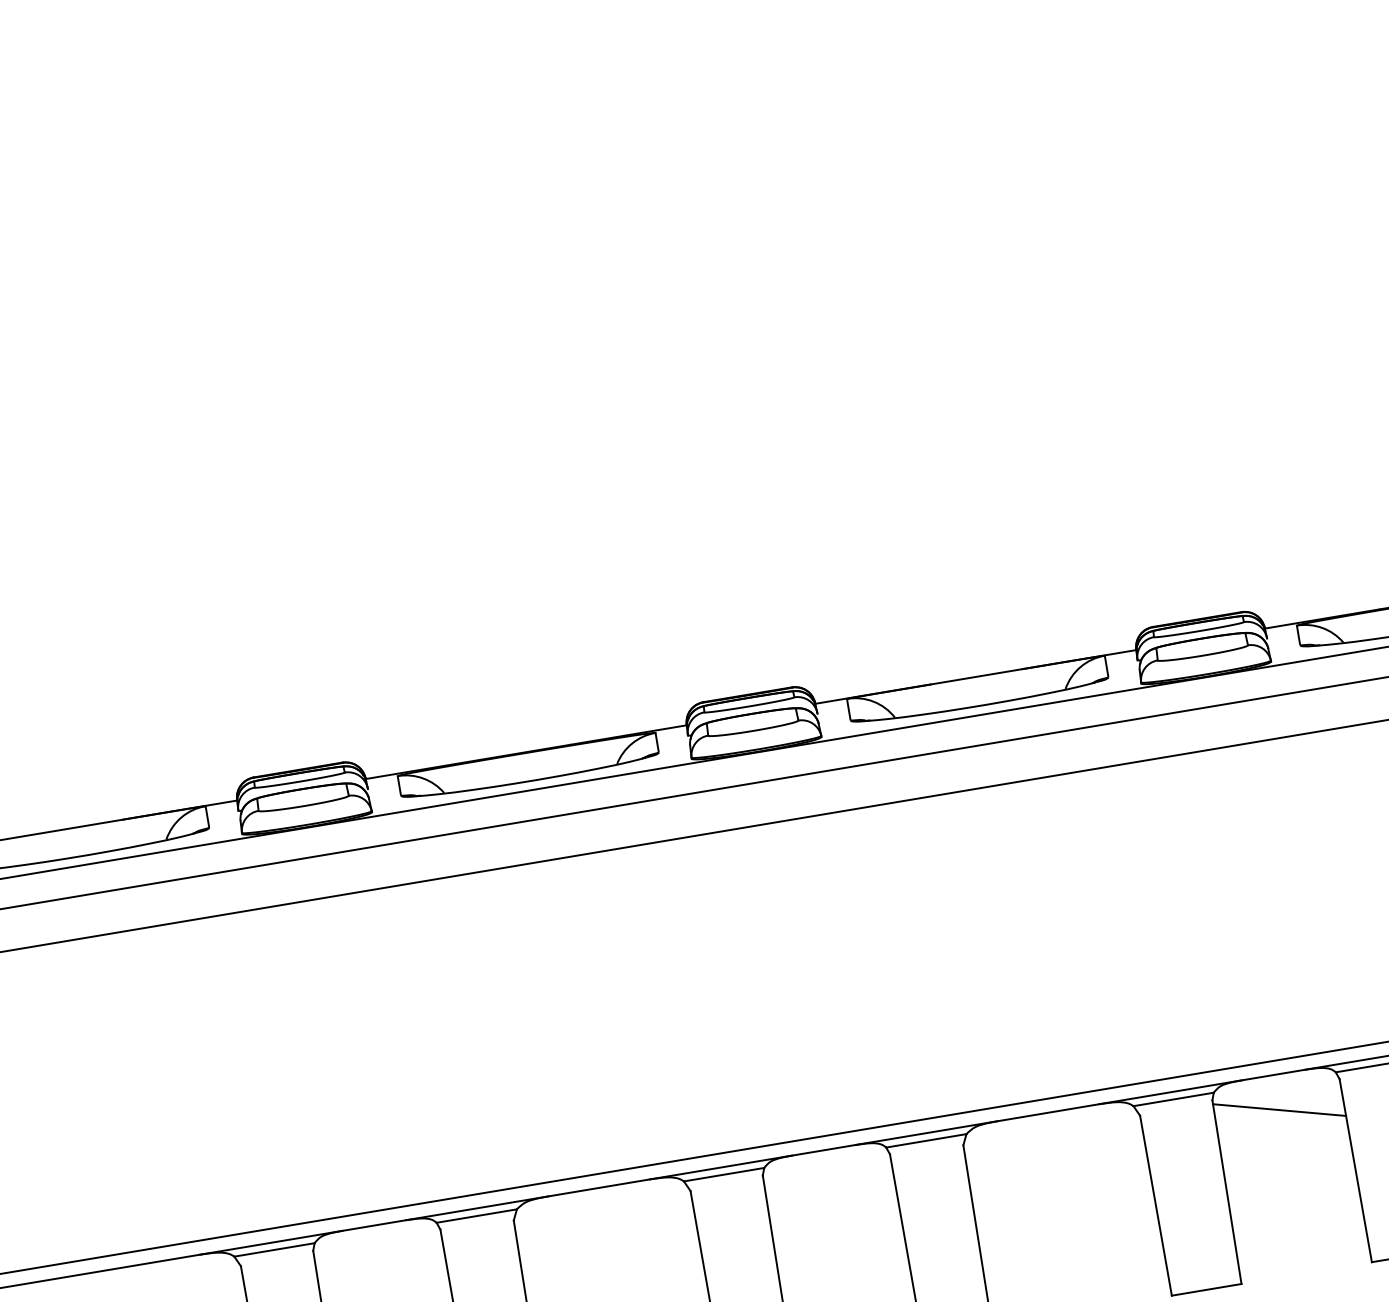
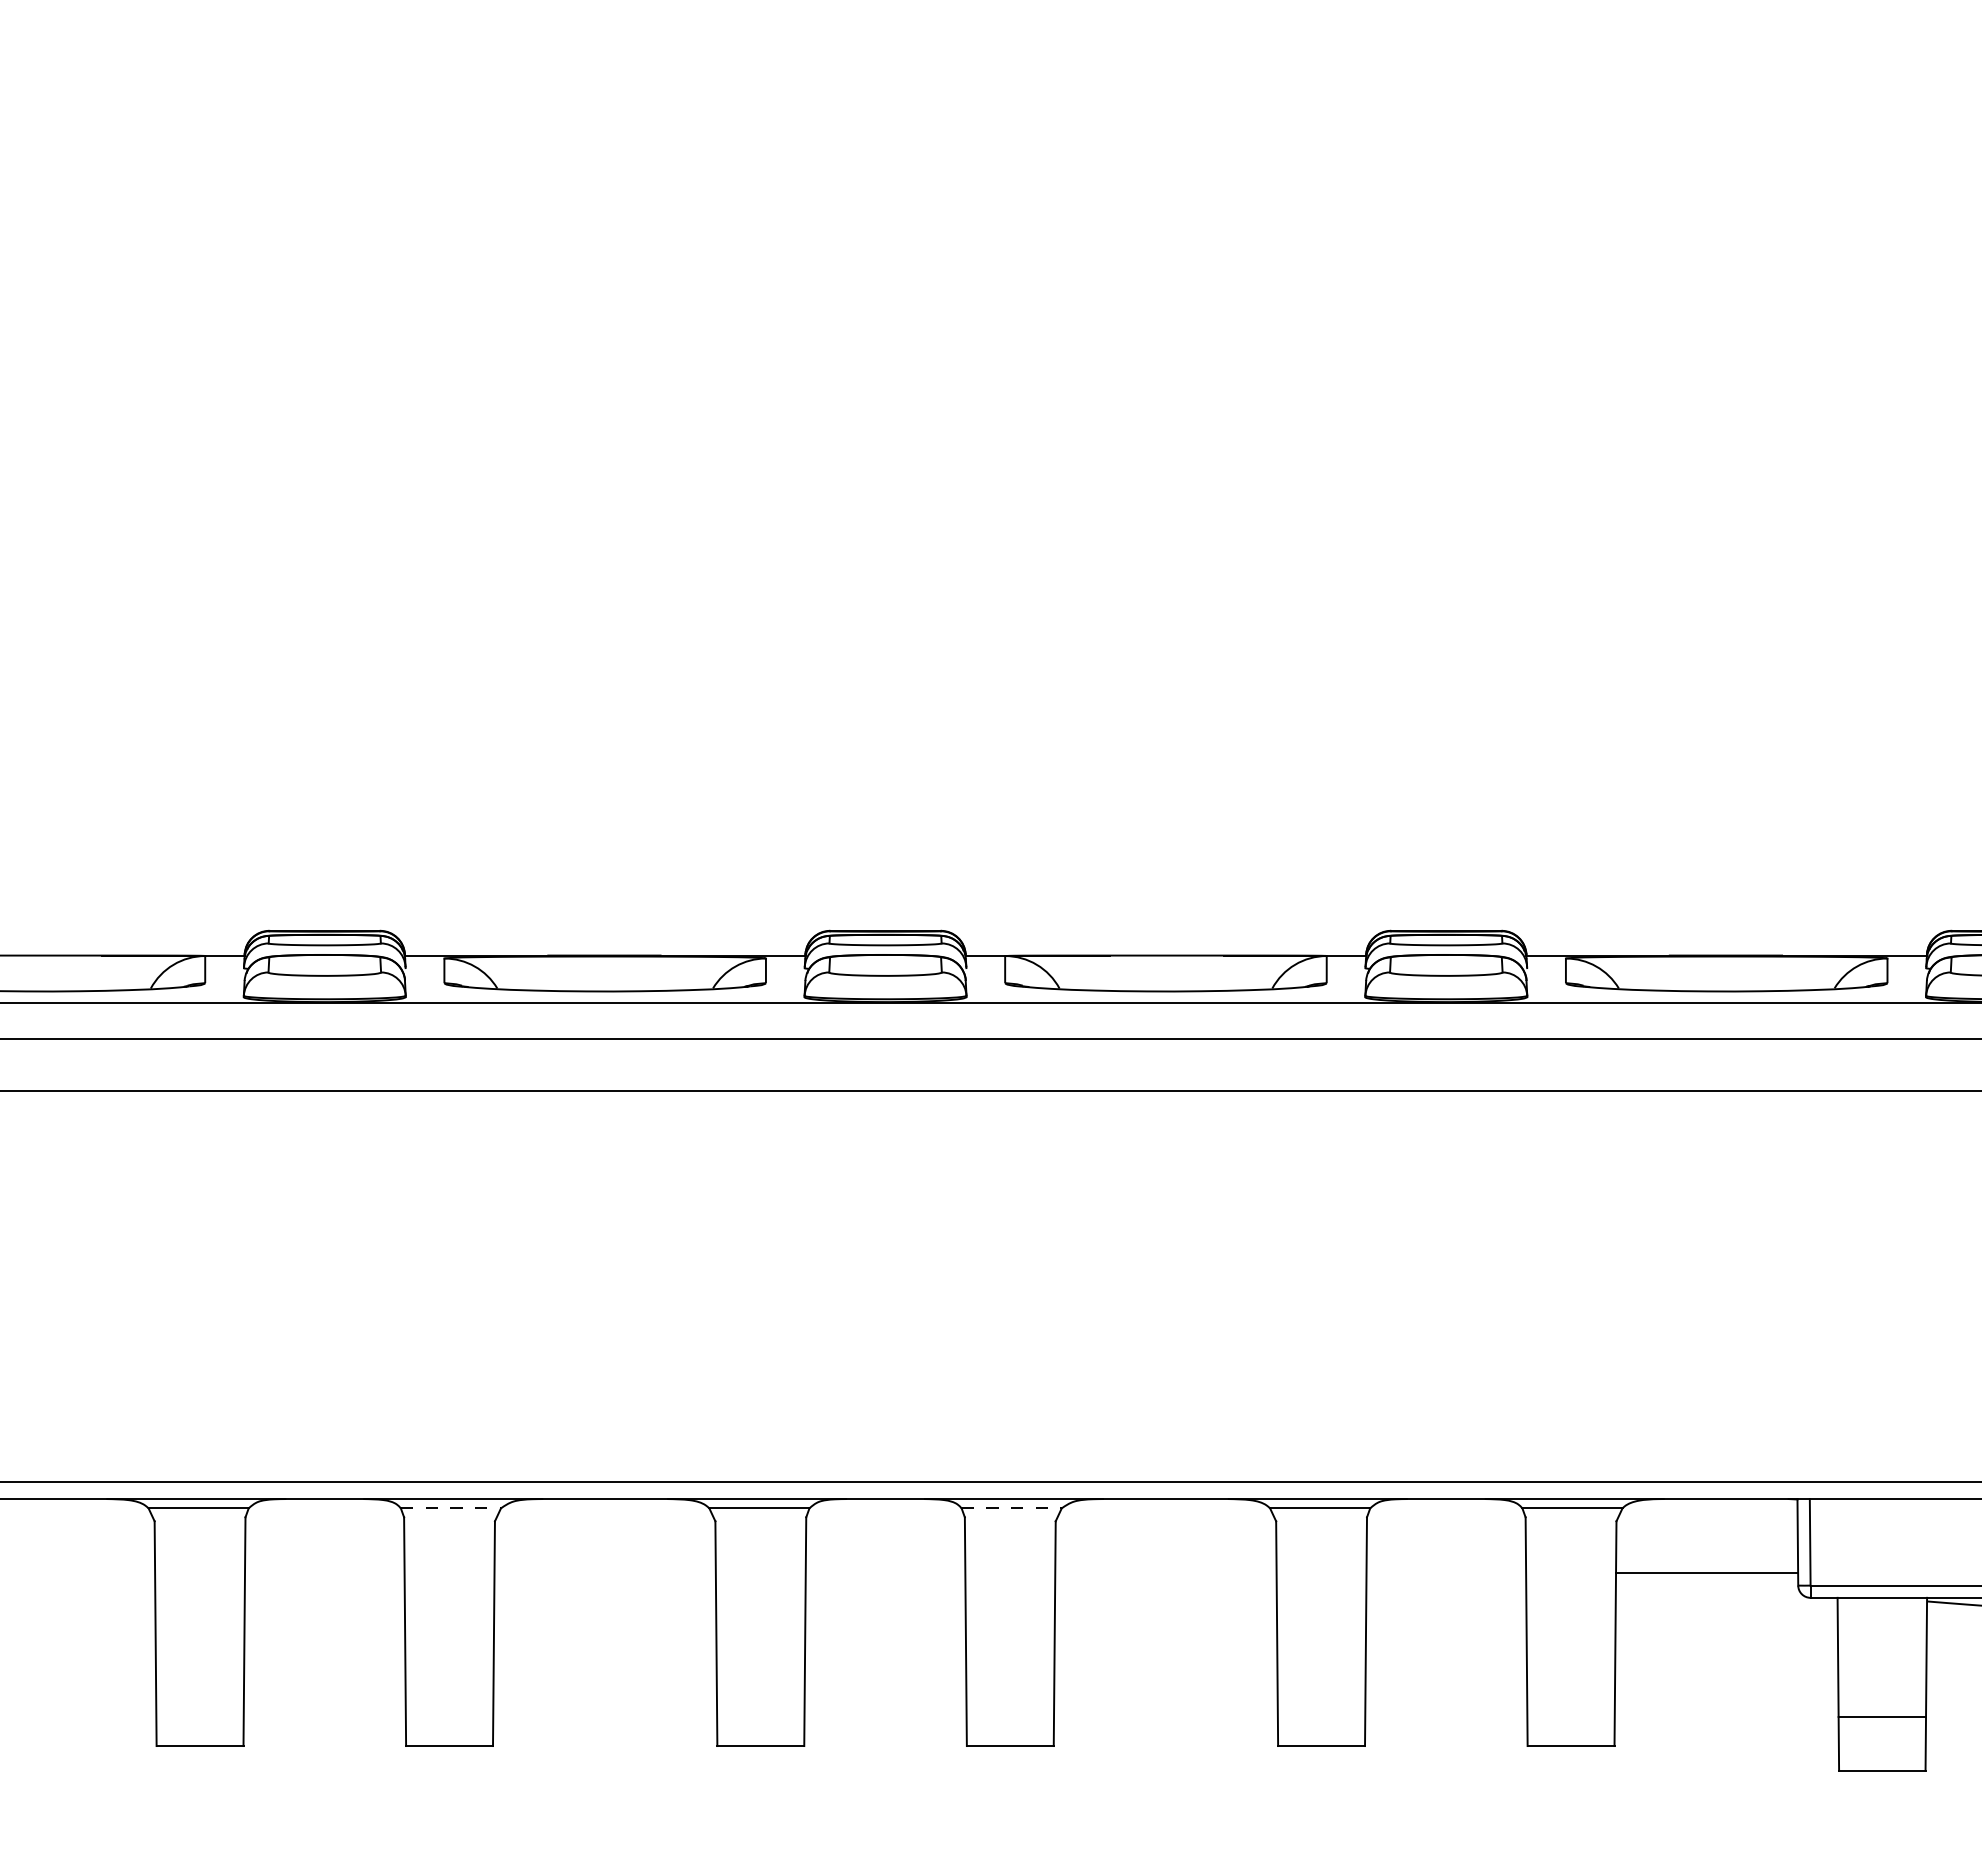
line: (1279, 1109) -> (1446, 1542), removed
line: (927, 1140) -> (1012, 1508), solid -> dashed
line: (477, 1216) -> (451, 1508), solid -> dashed

